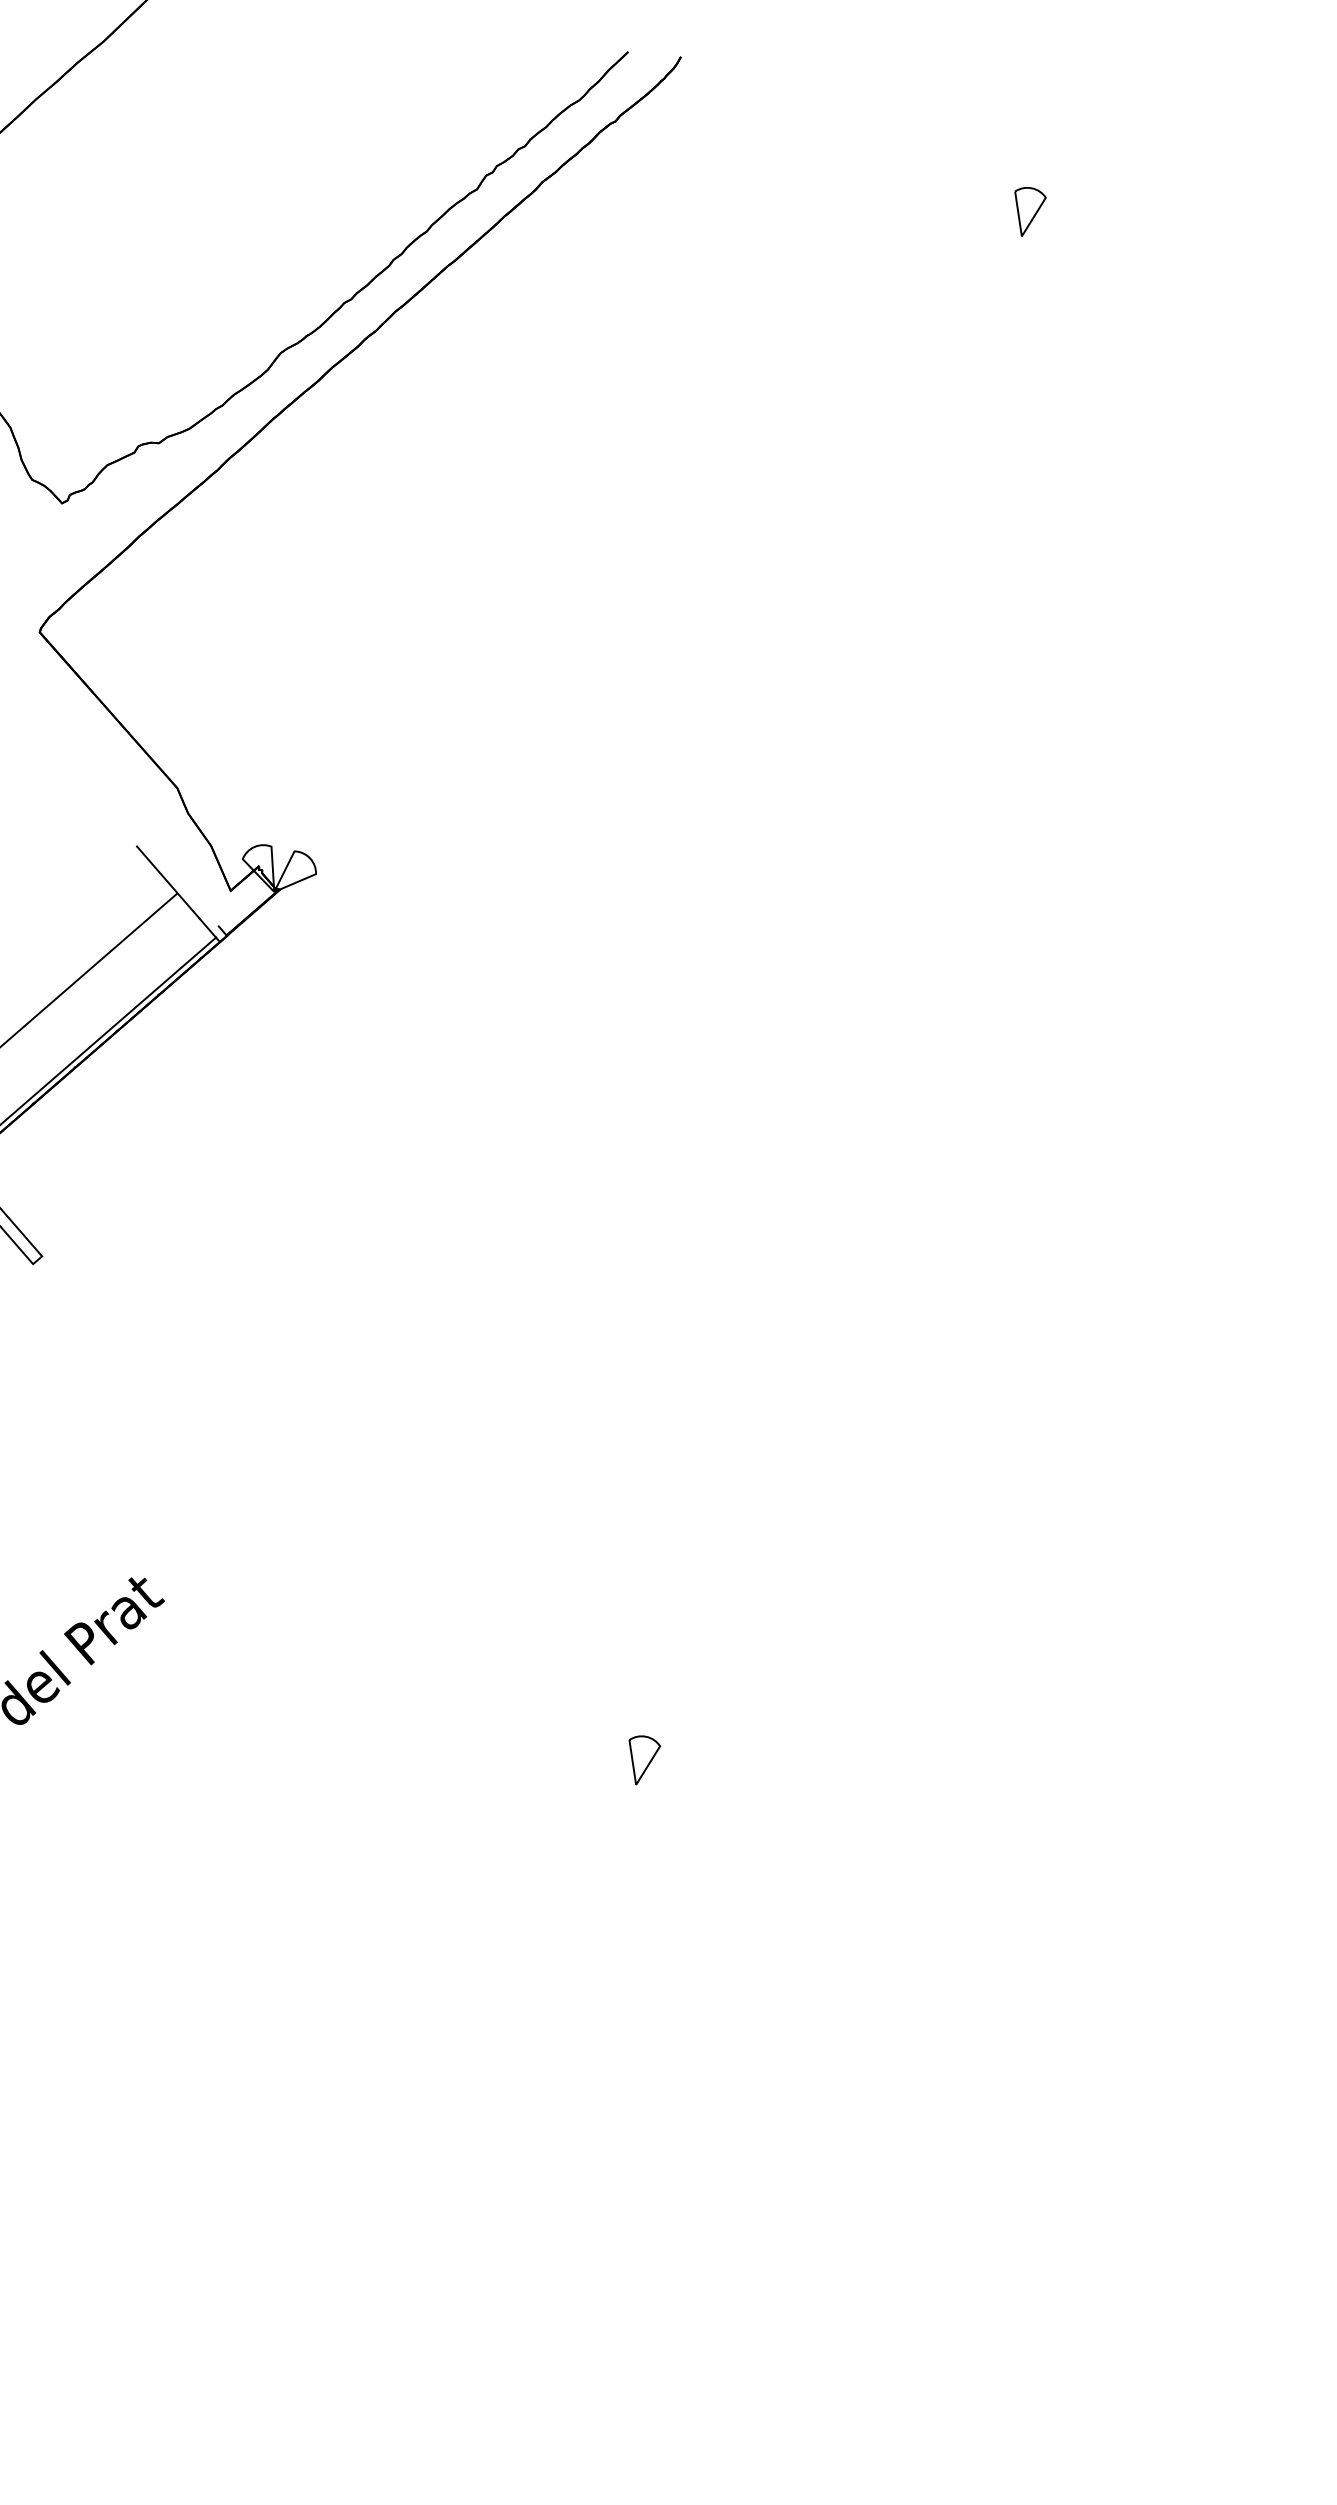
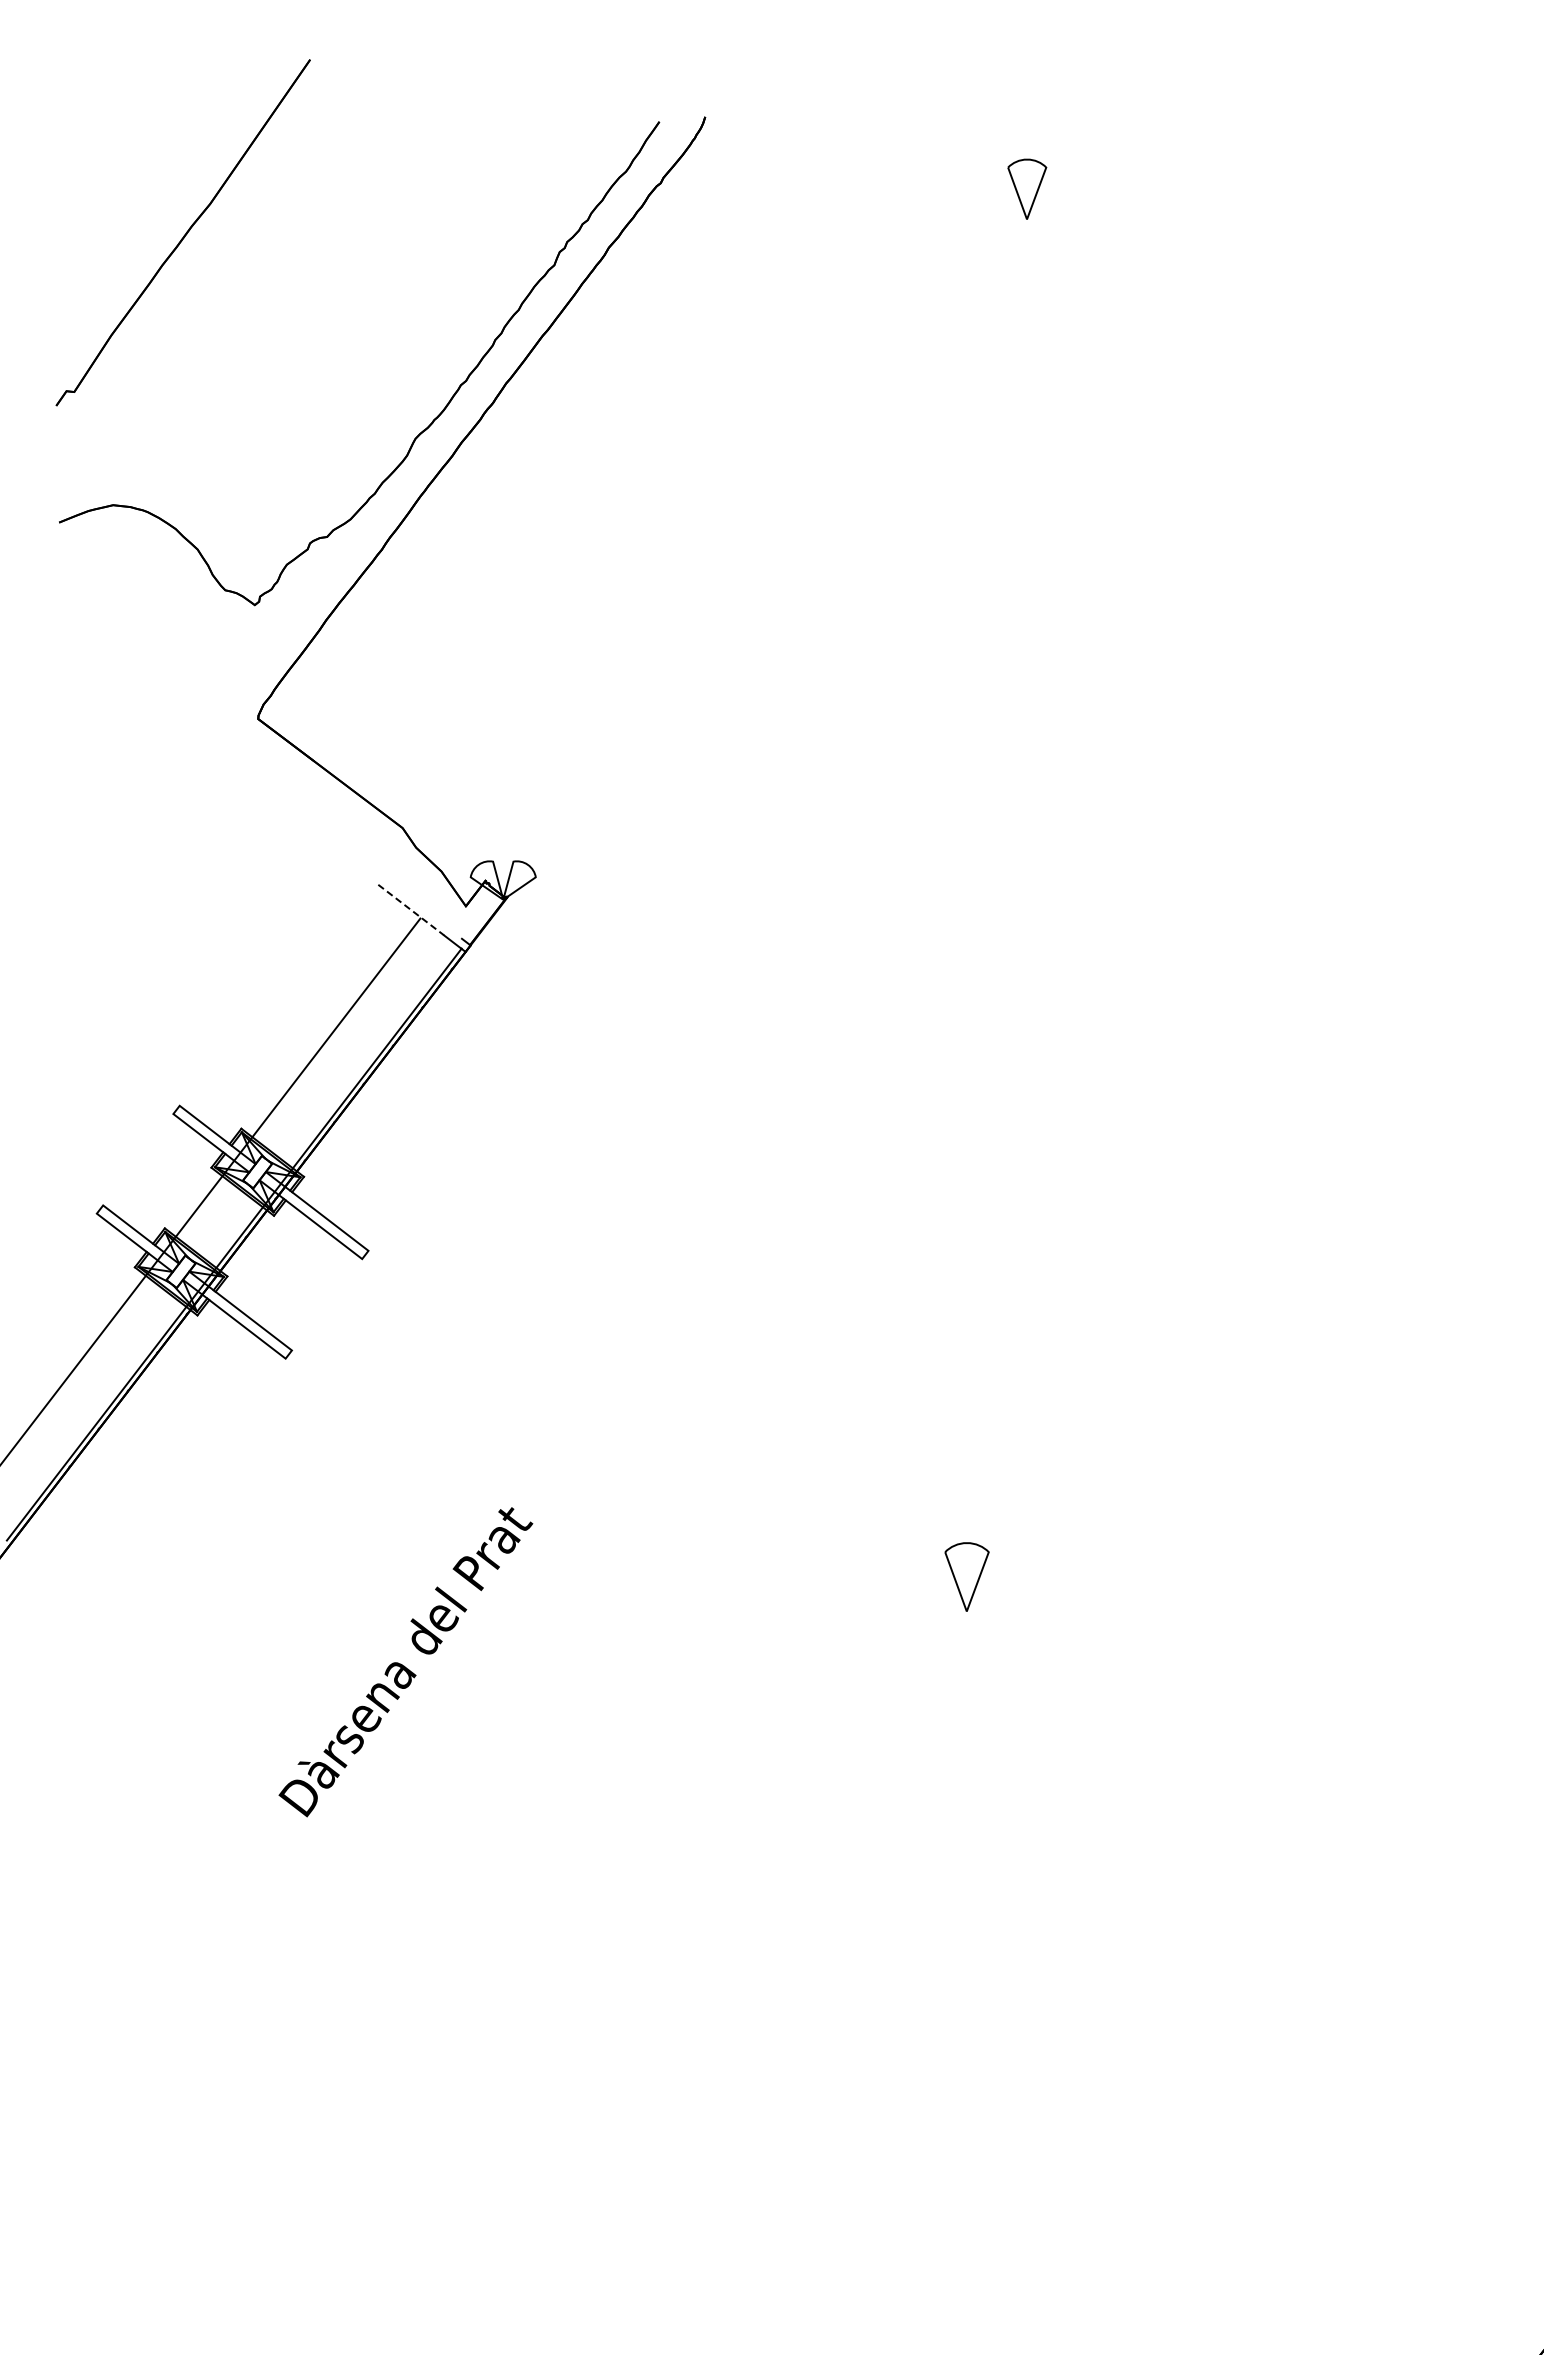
part: (1027, 212) -> (1027, 189), size x1.4
line: (168, 883) -> (411, 910), solid -> dashed
part: (640, 1759) -> (966, 1576), size x1.6

